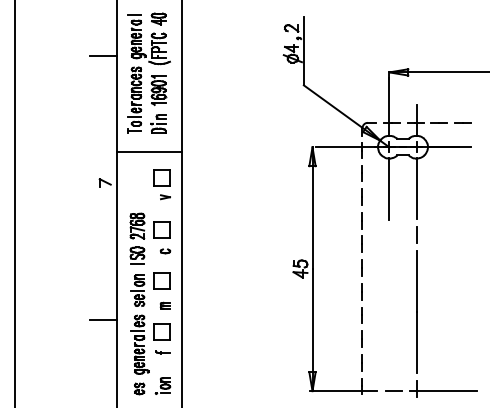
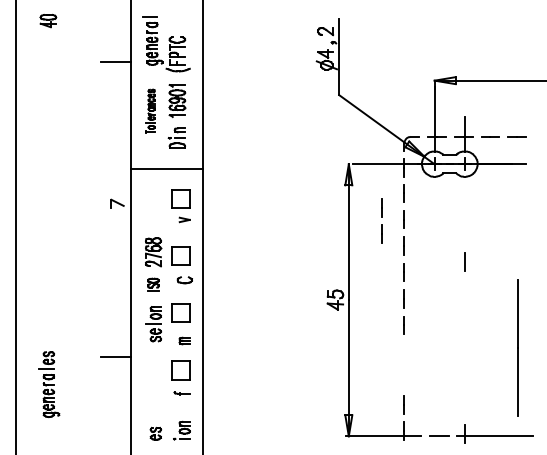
part: (158, 19) -> (48, 21), moved
part: (134, 100) -> (150, 111), size x0.6
line: (389, 188) -> (434, 210), removed
line: (416, 188) -> (464, 210), removed
part: (165, 251) -> (184, 280), size x1.4
part: (137, 255) -> (153, 284), size x0.7
line: (416, 311) -> (517, 347), moved
line: (361, 324) -> (381, 217), moved
part: (140, 344) -> (49, 384), moved

